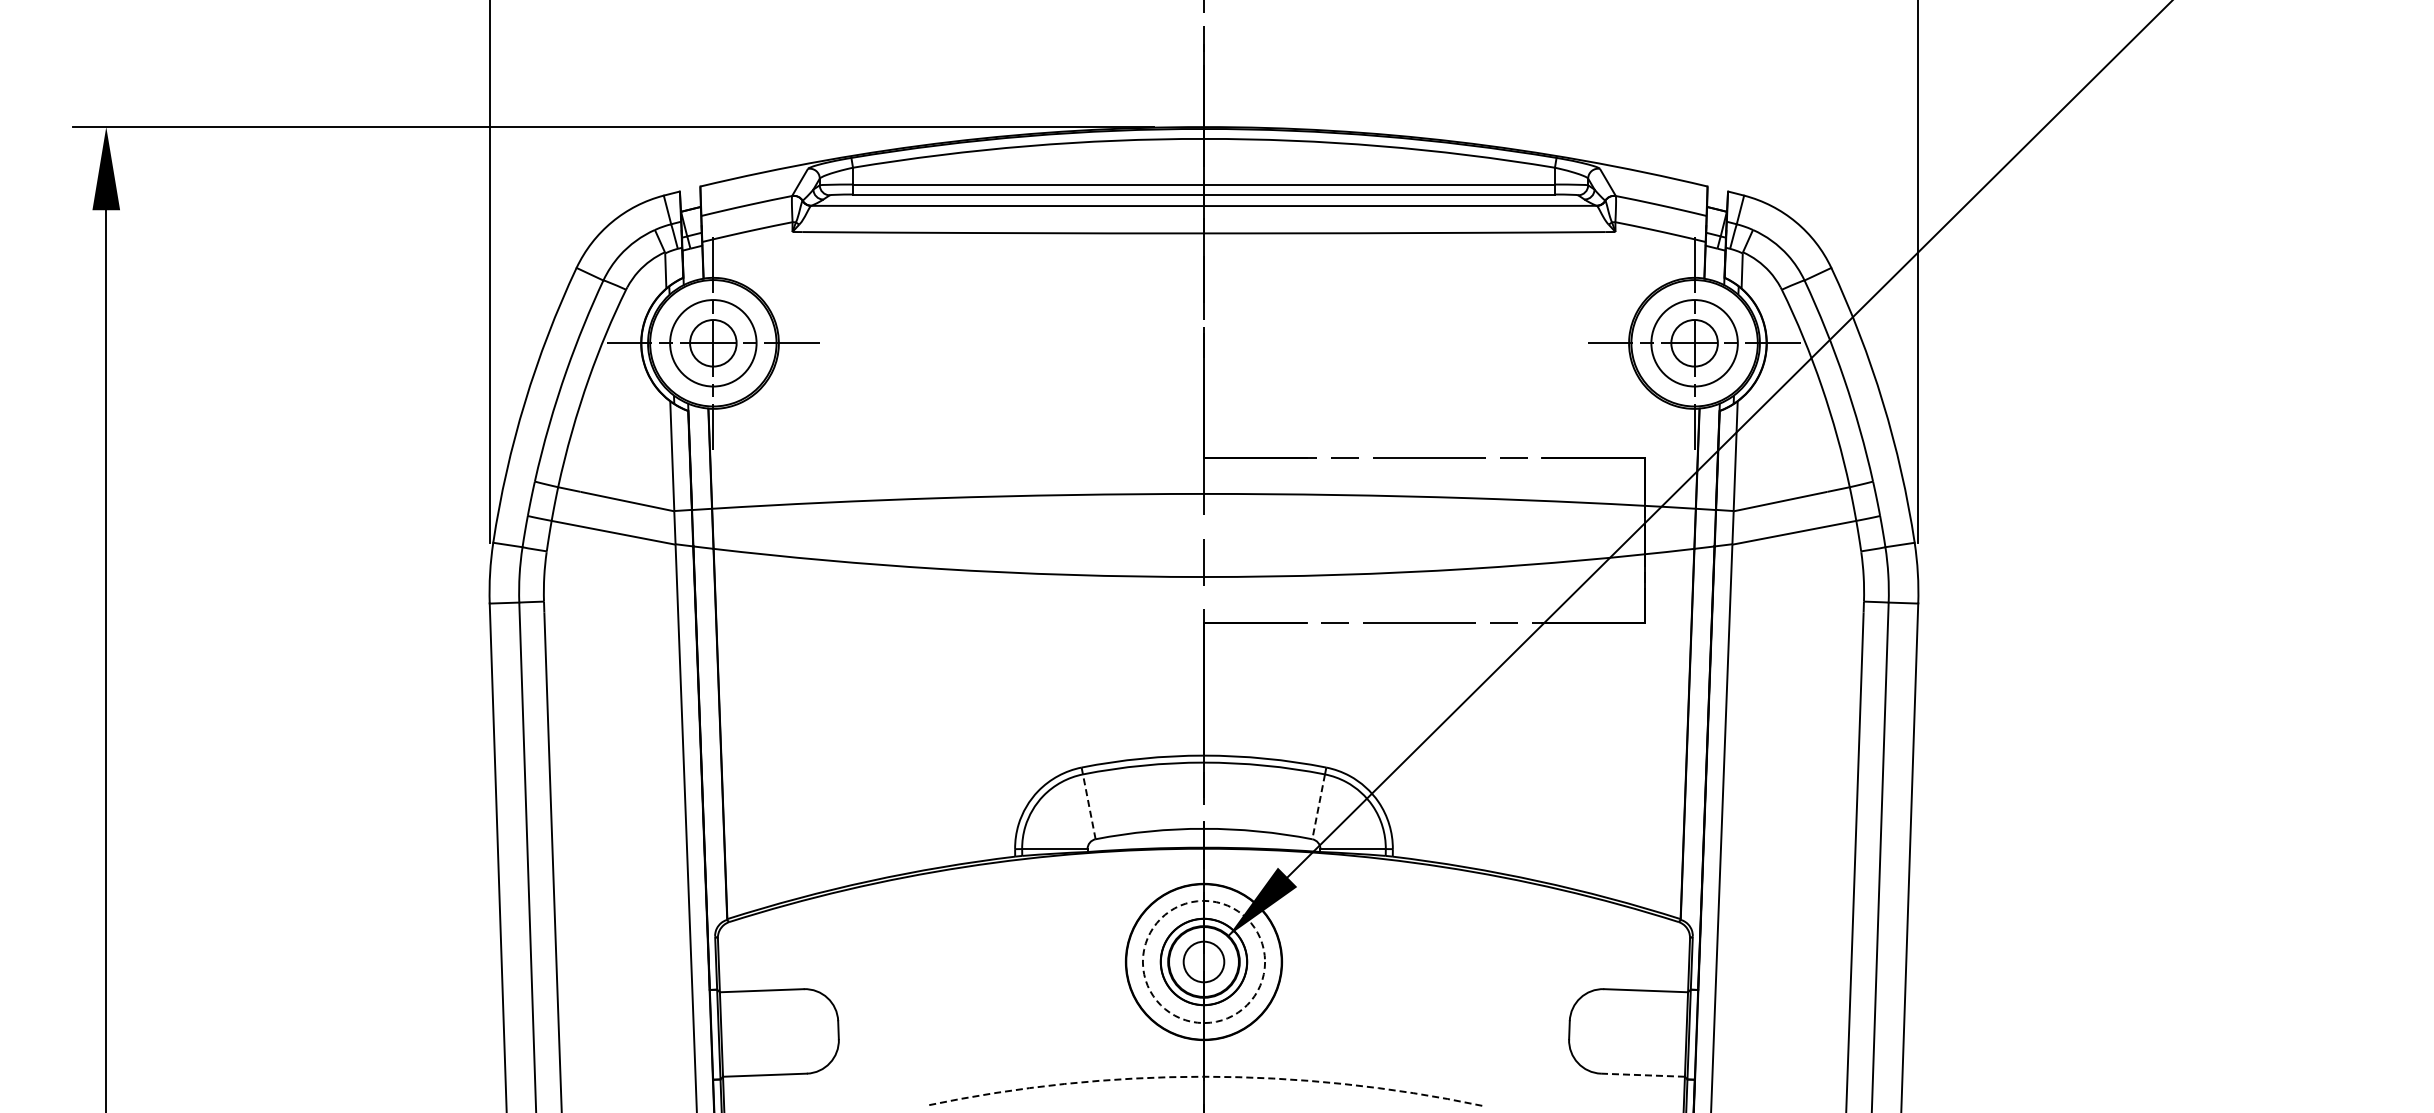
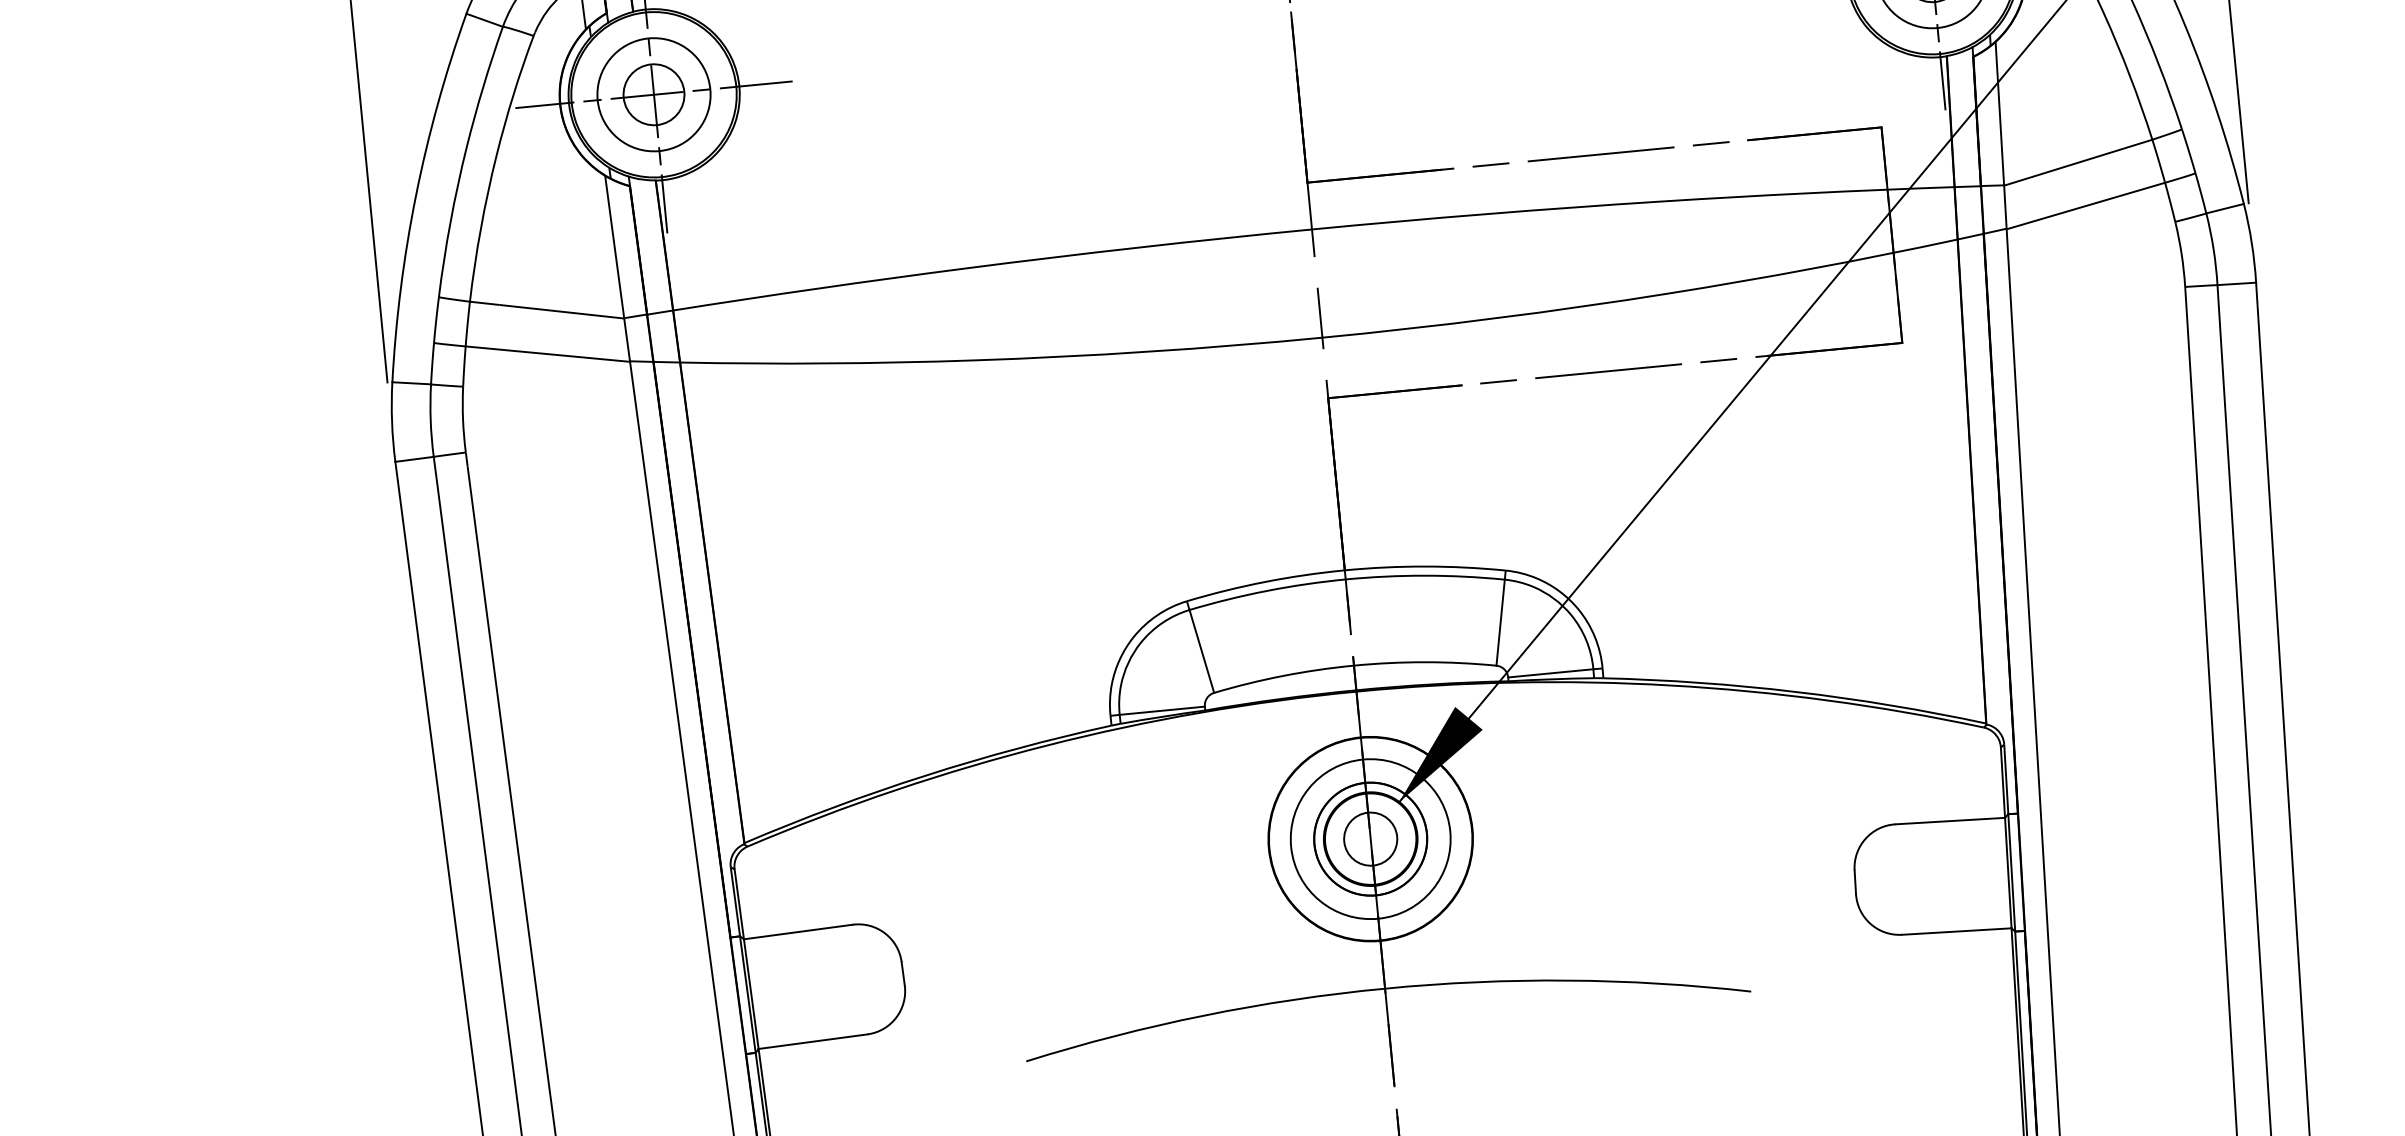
line: (1089, 806) -> (1202, 650), dashed -> solid
line: (1318, 807) -> (1500, 623), dashed -> solid
circle: (1203, 961) -> (1370, 838), dashed -> solid
line: (1643, 1075) -> (1957, 931), dashed -> solid
arc: (1203, 1076) -> (1384, 988), dashed -> solid

